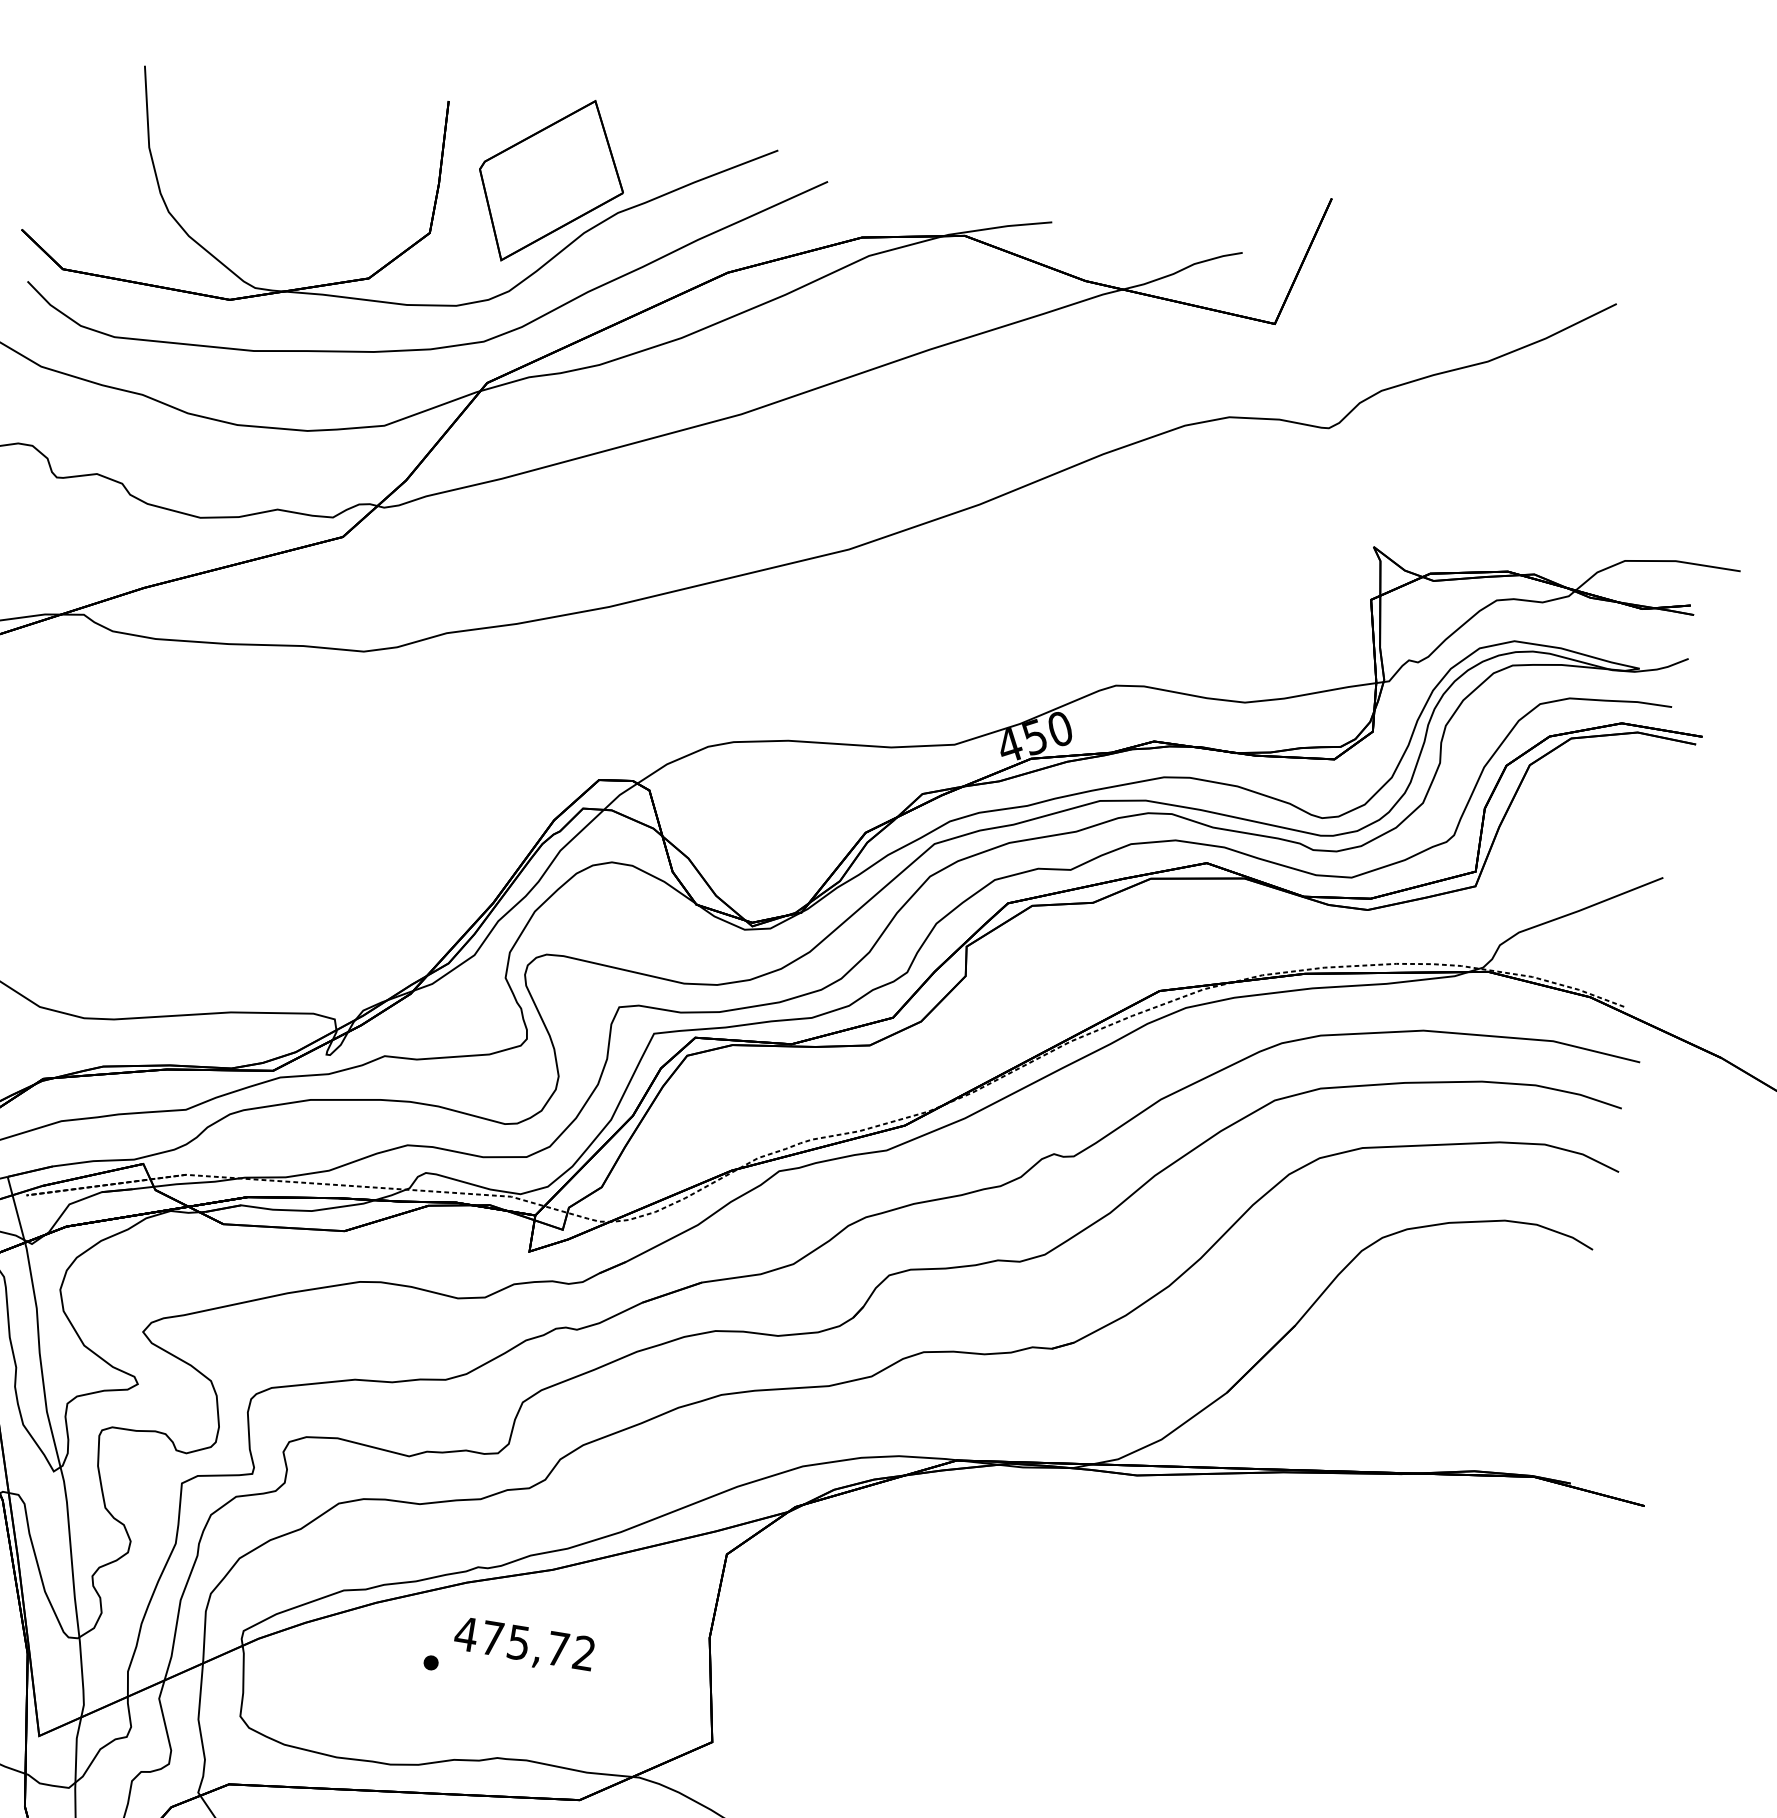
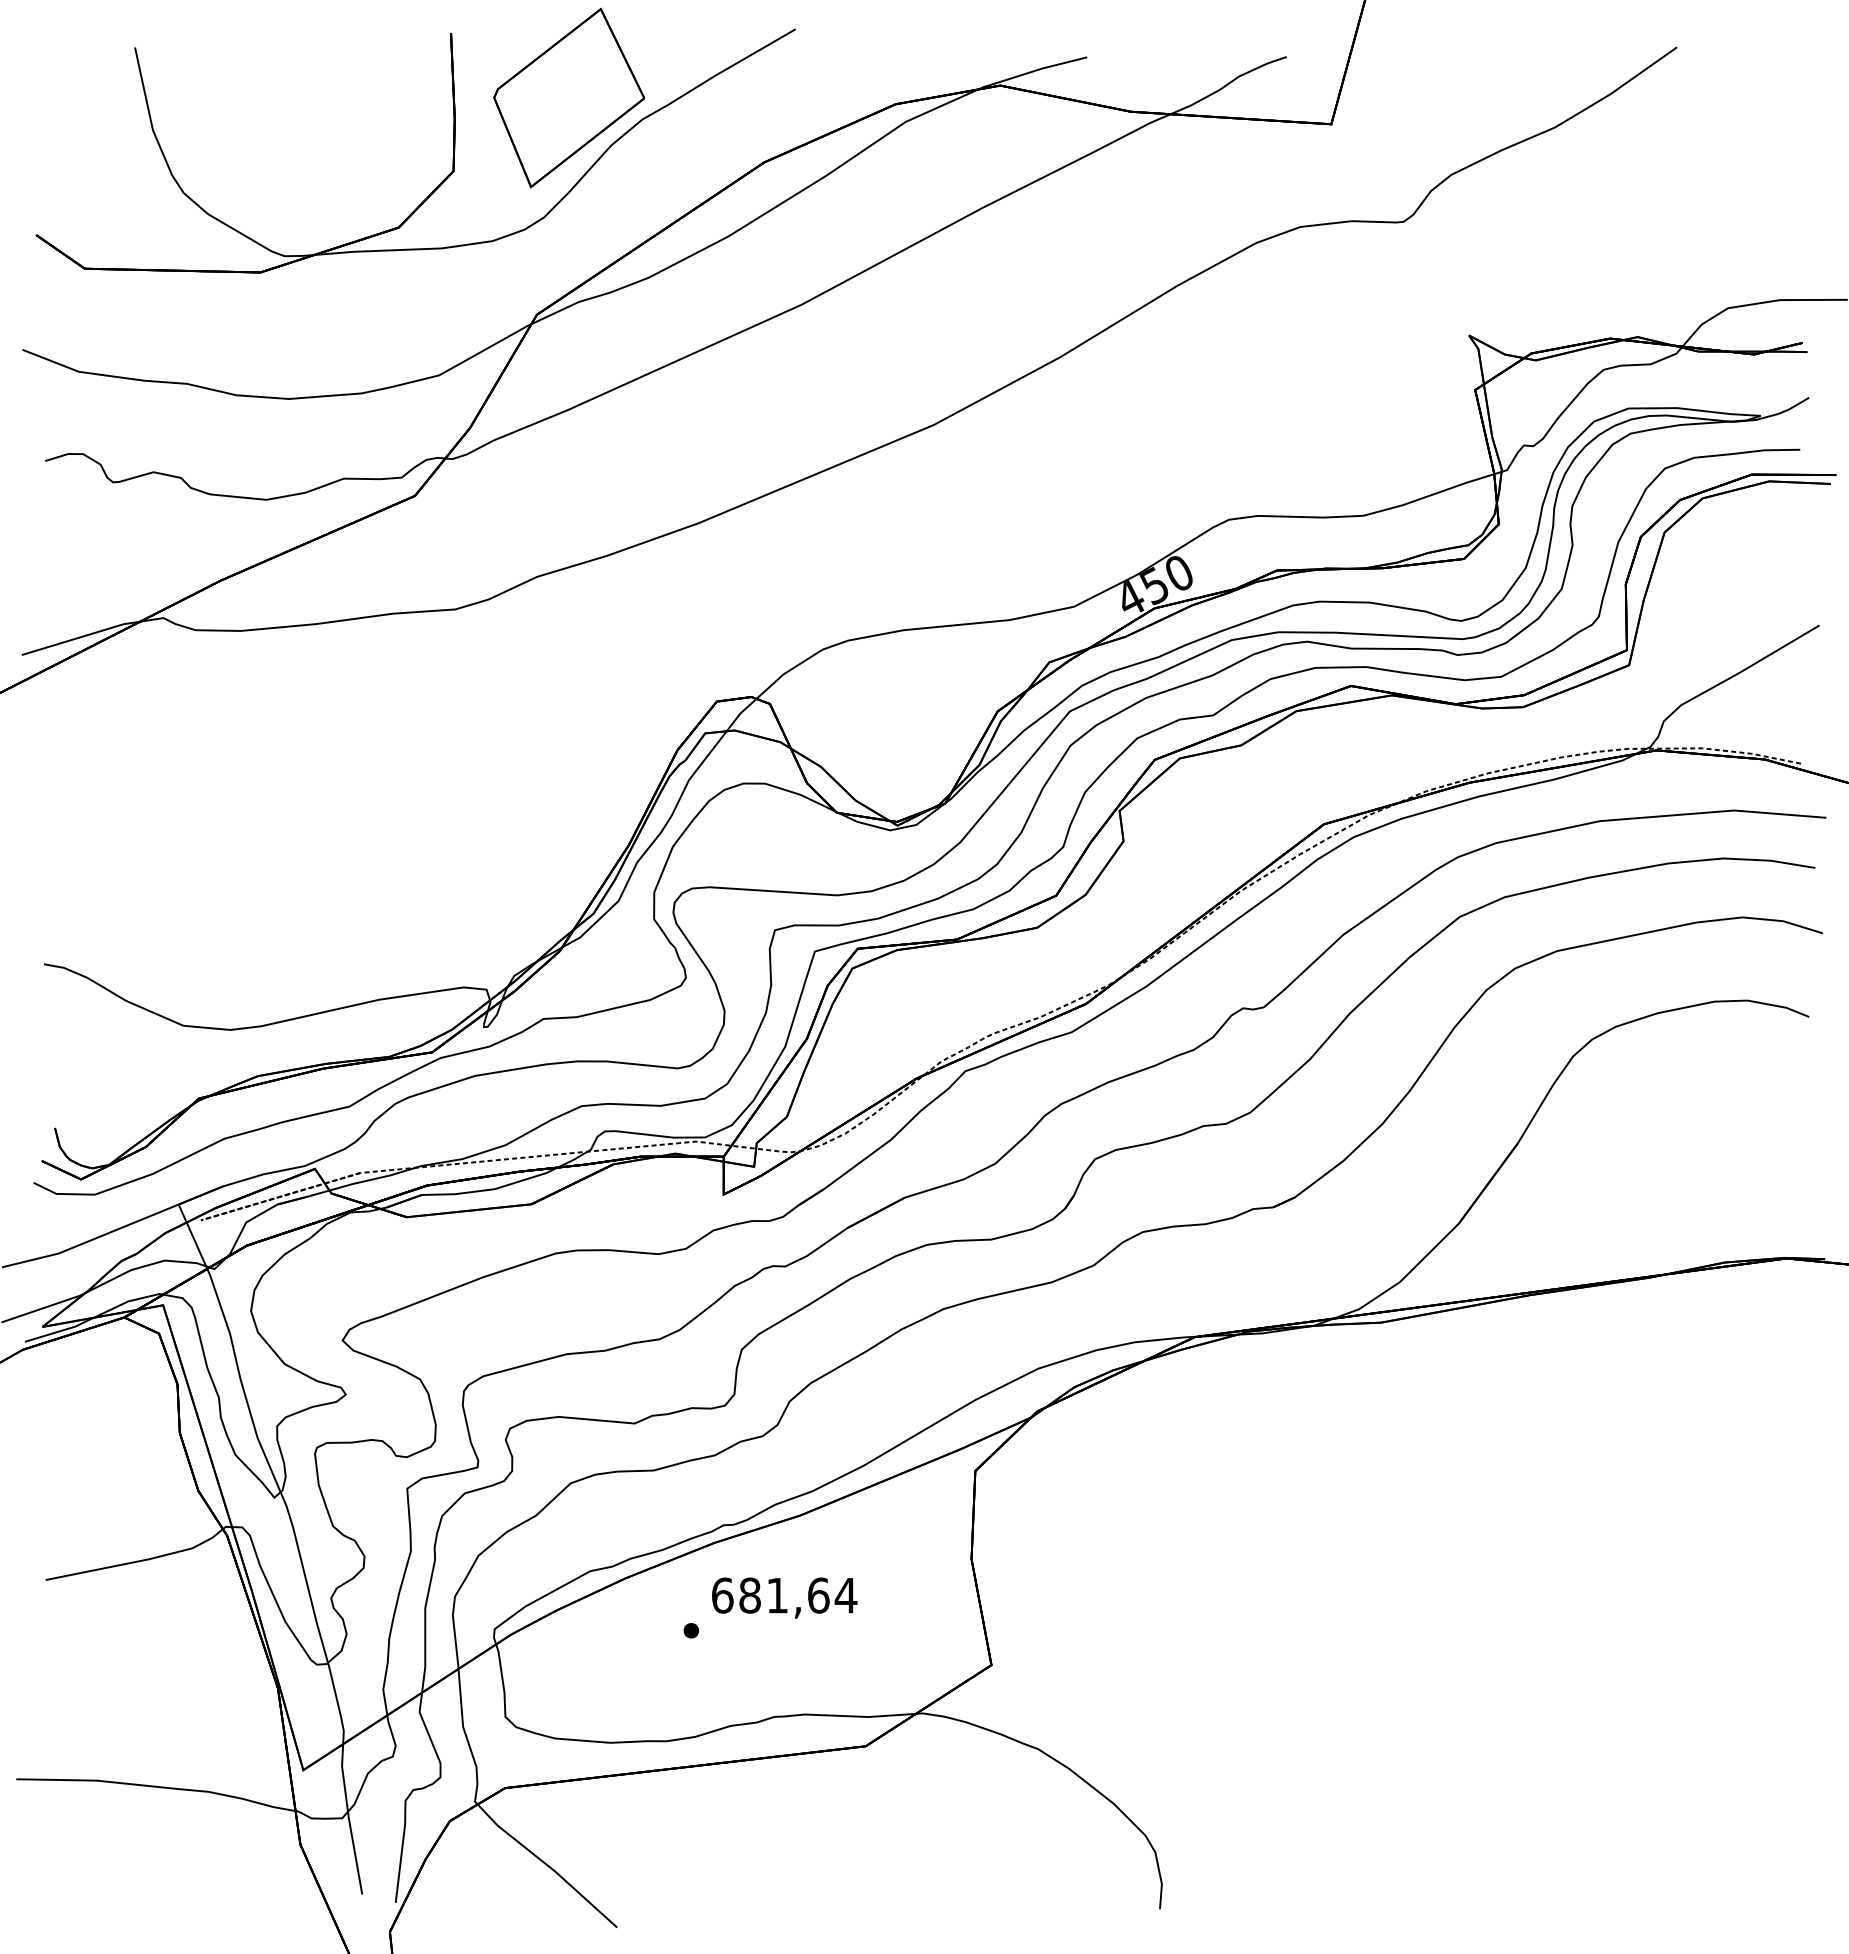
curve: (433, 347) -> (476, 287), removed
text: (525, 1643) -> (784, 1595), 475,72 -> 681,64

